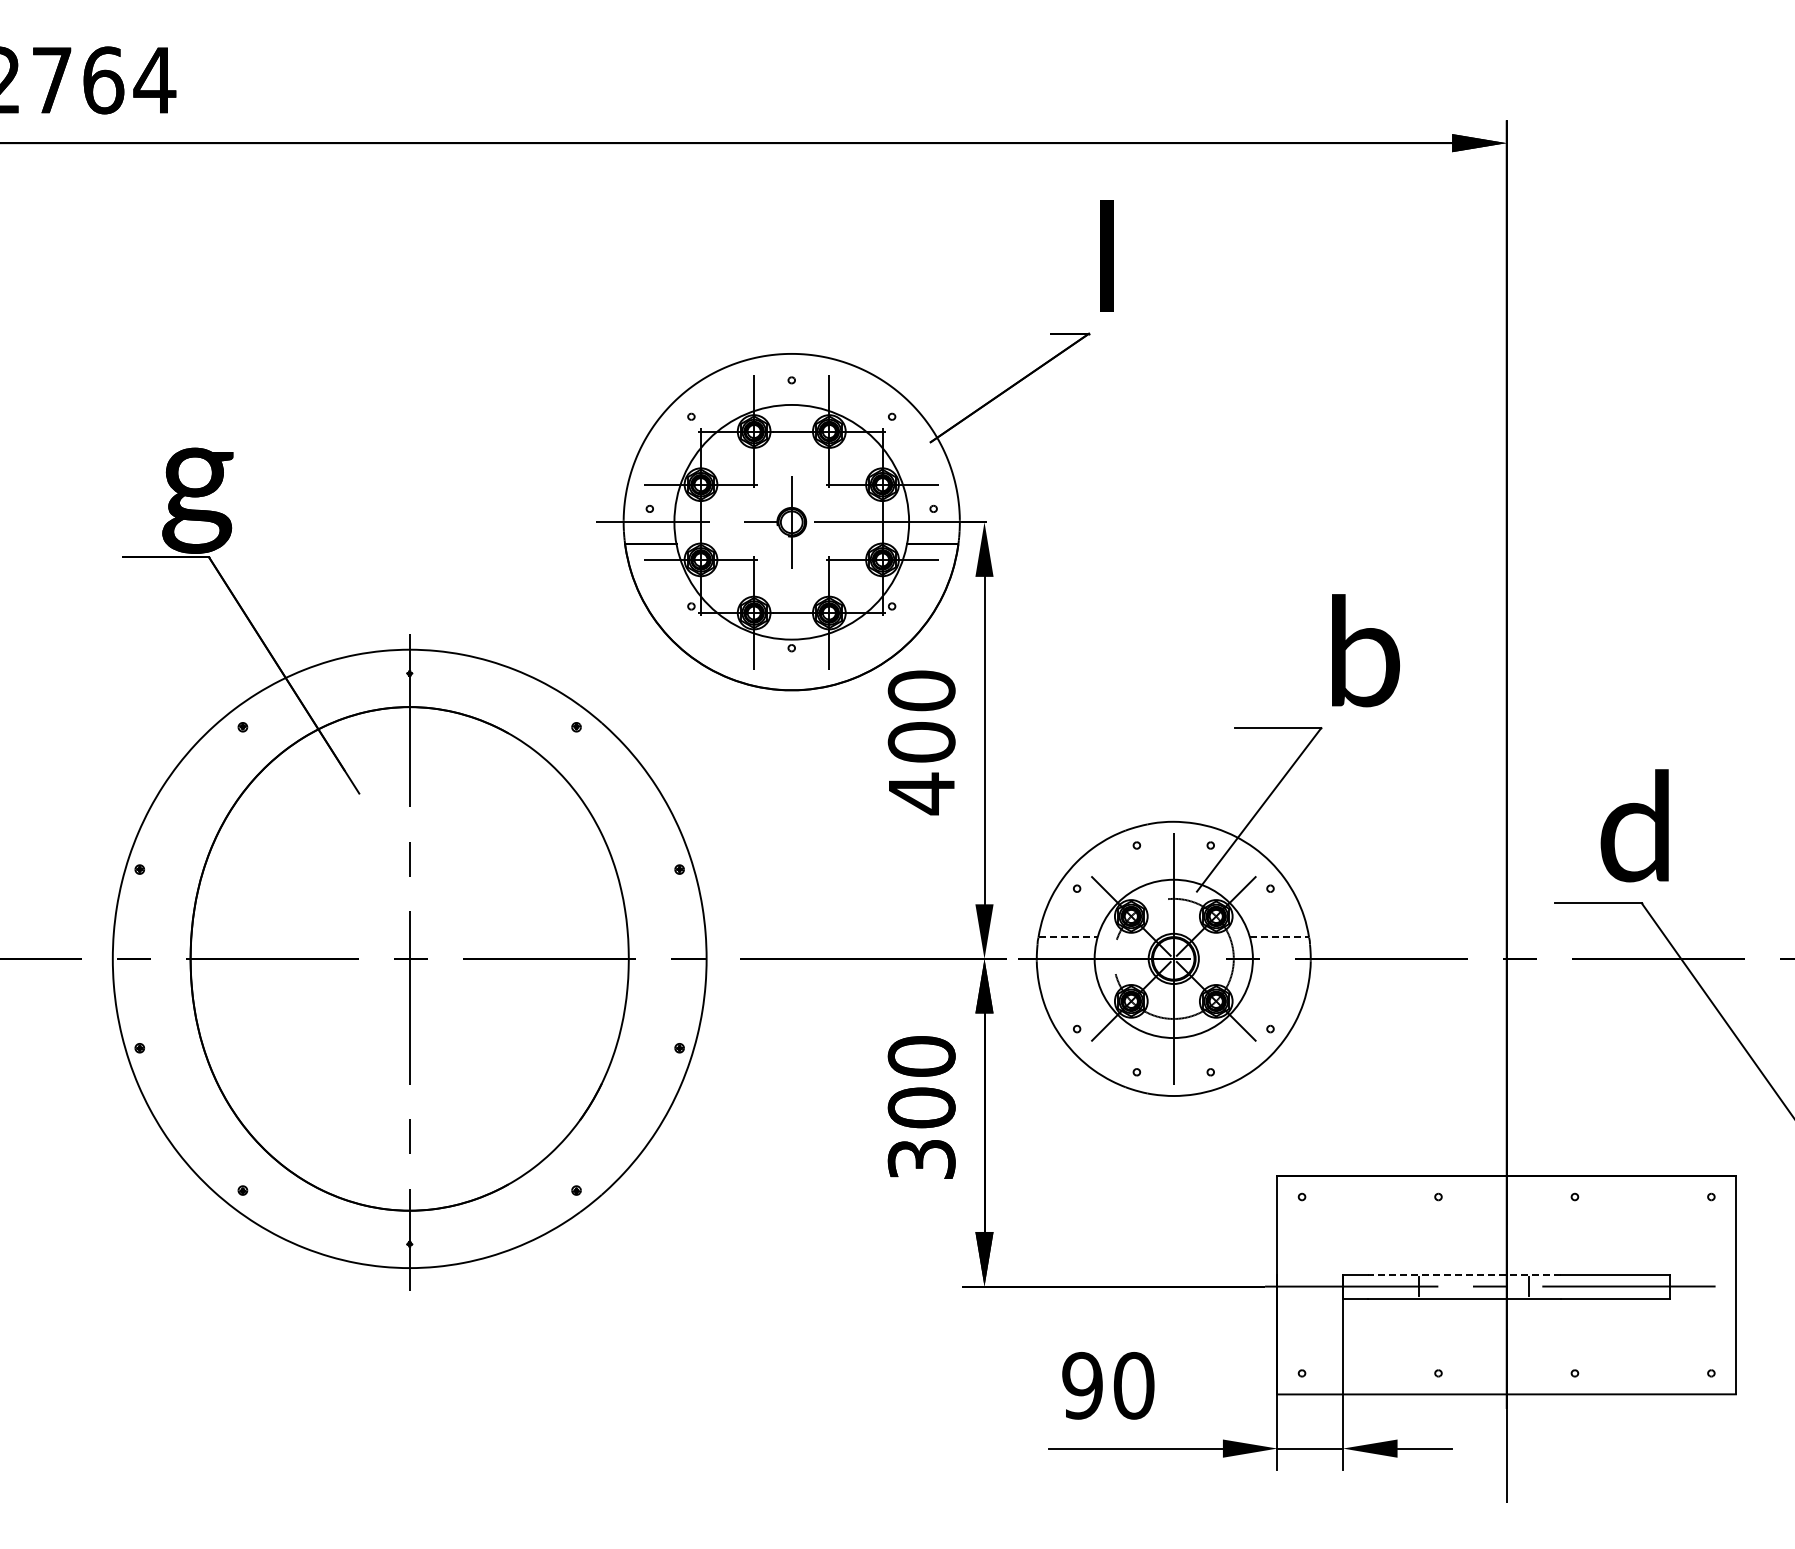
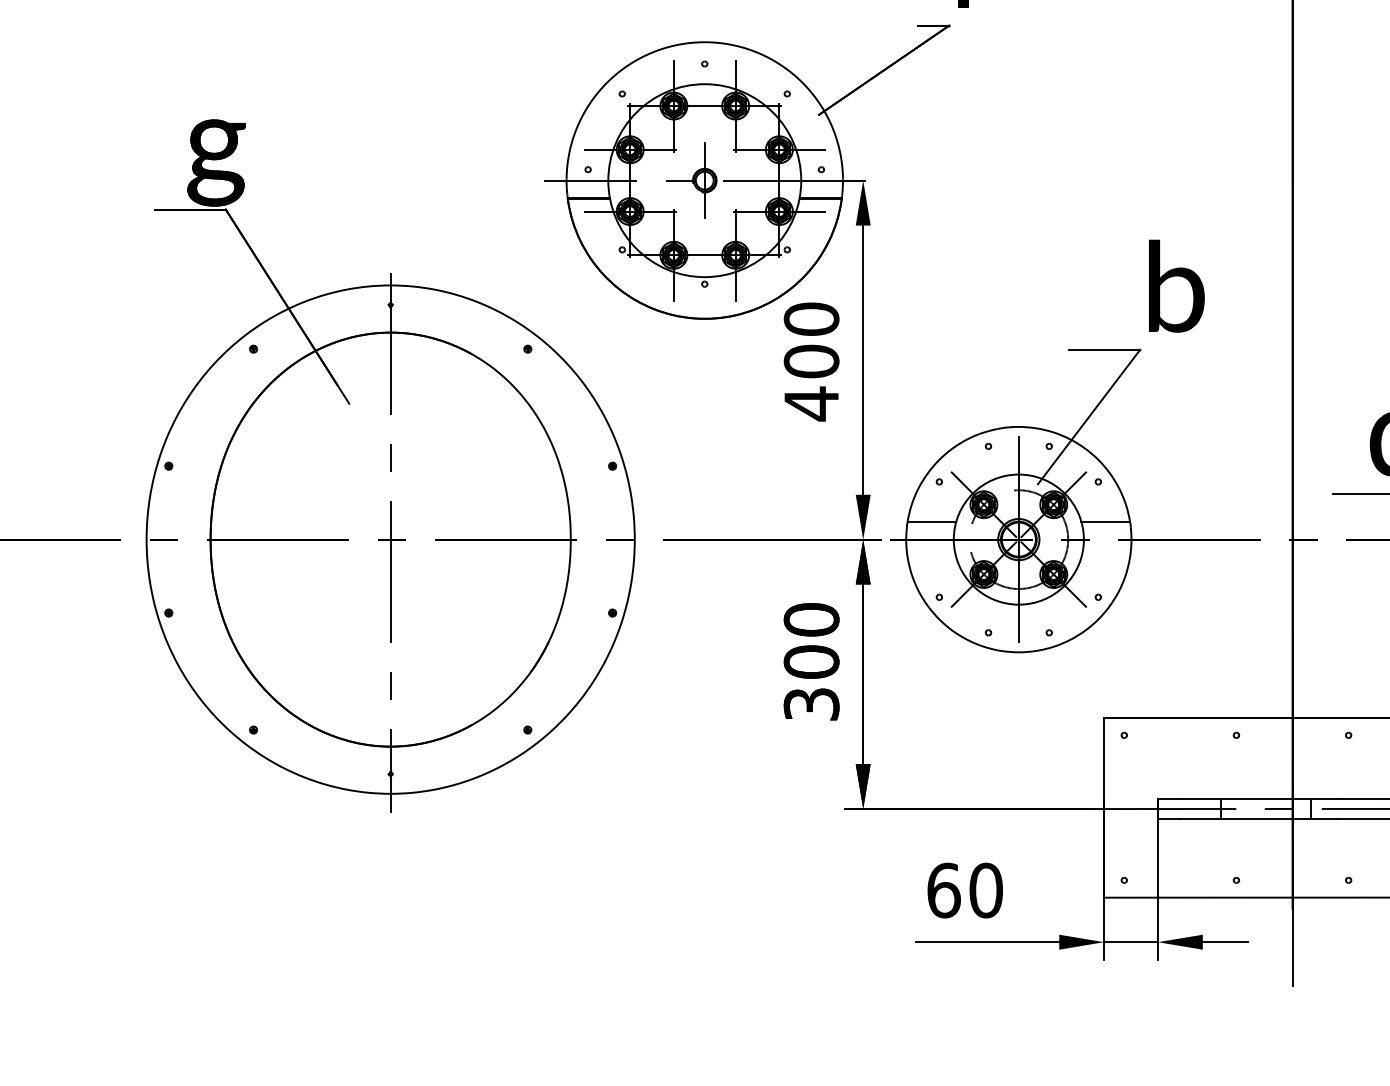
line: (1068, 937) -> (932, 522), dashed -> solid
line: (1279, 937) -> (1105, 522), dashed -> solid
line: (1463, 1274) -> (1257, 799), dashed -> solid
text: (1082, 1385) -> (943, 890), 90 -> 60

